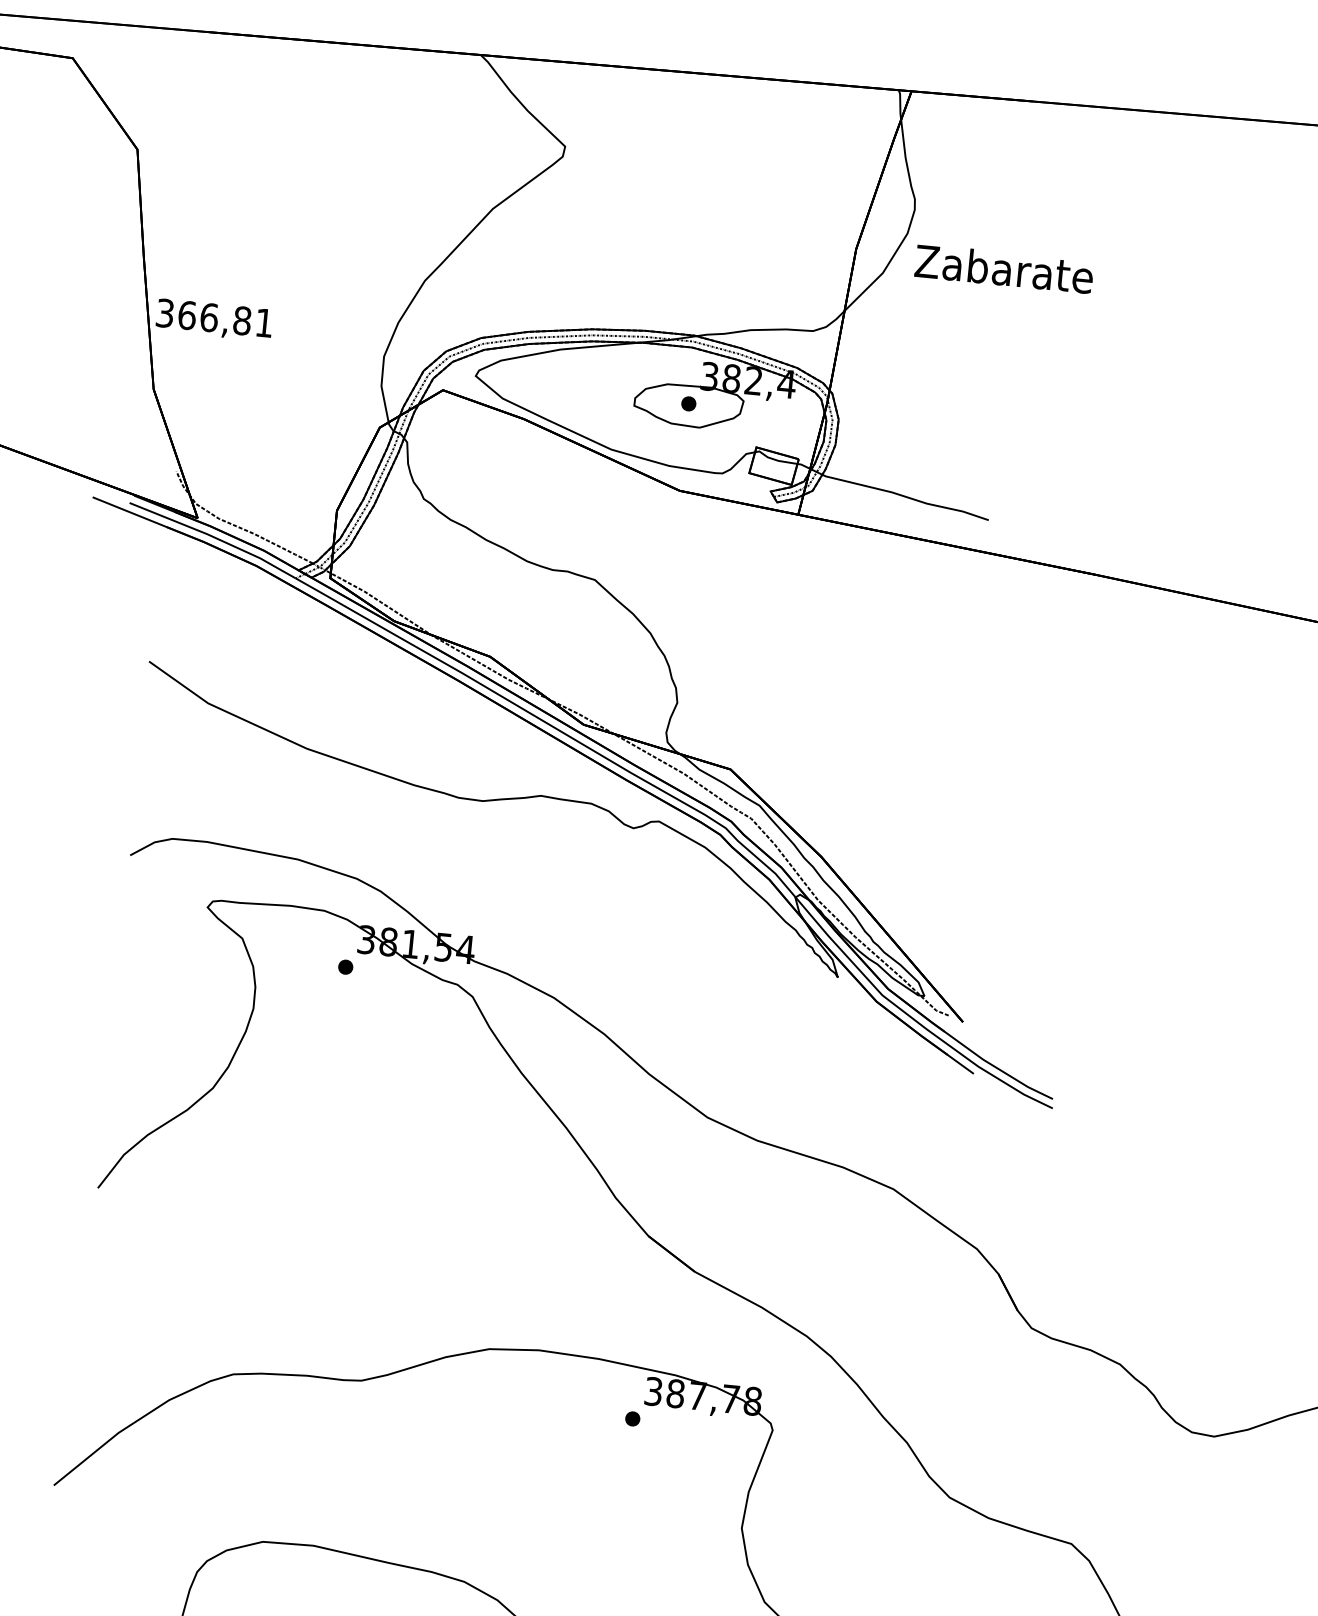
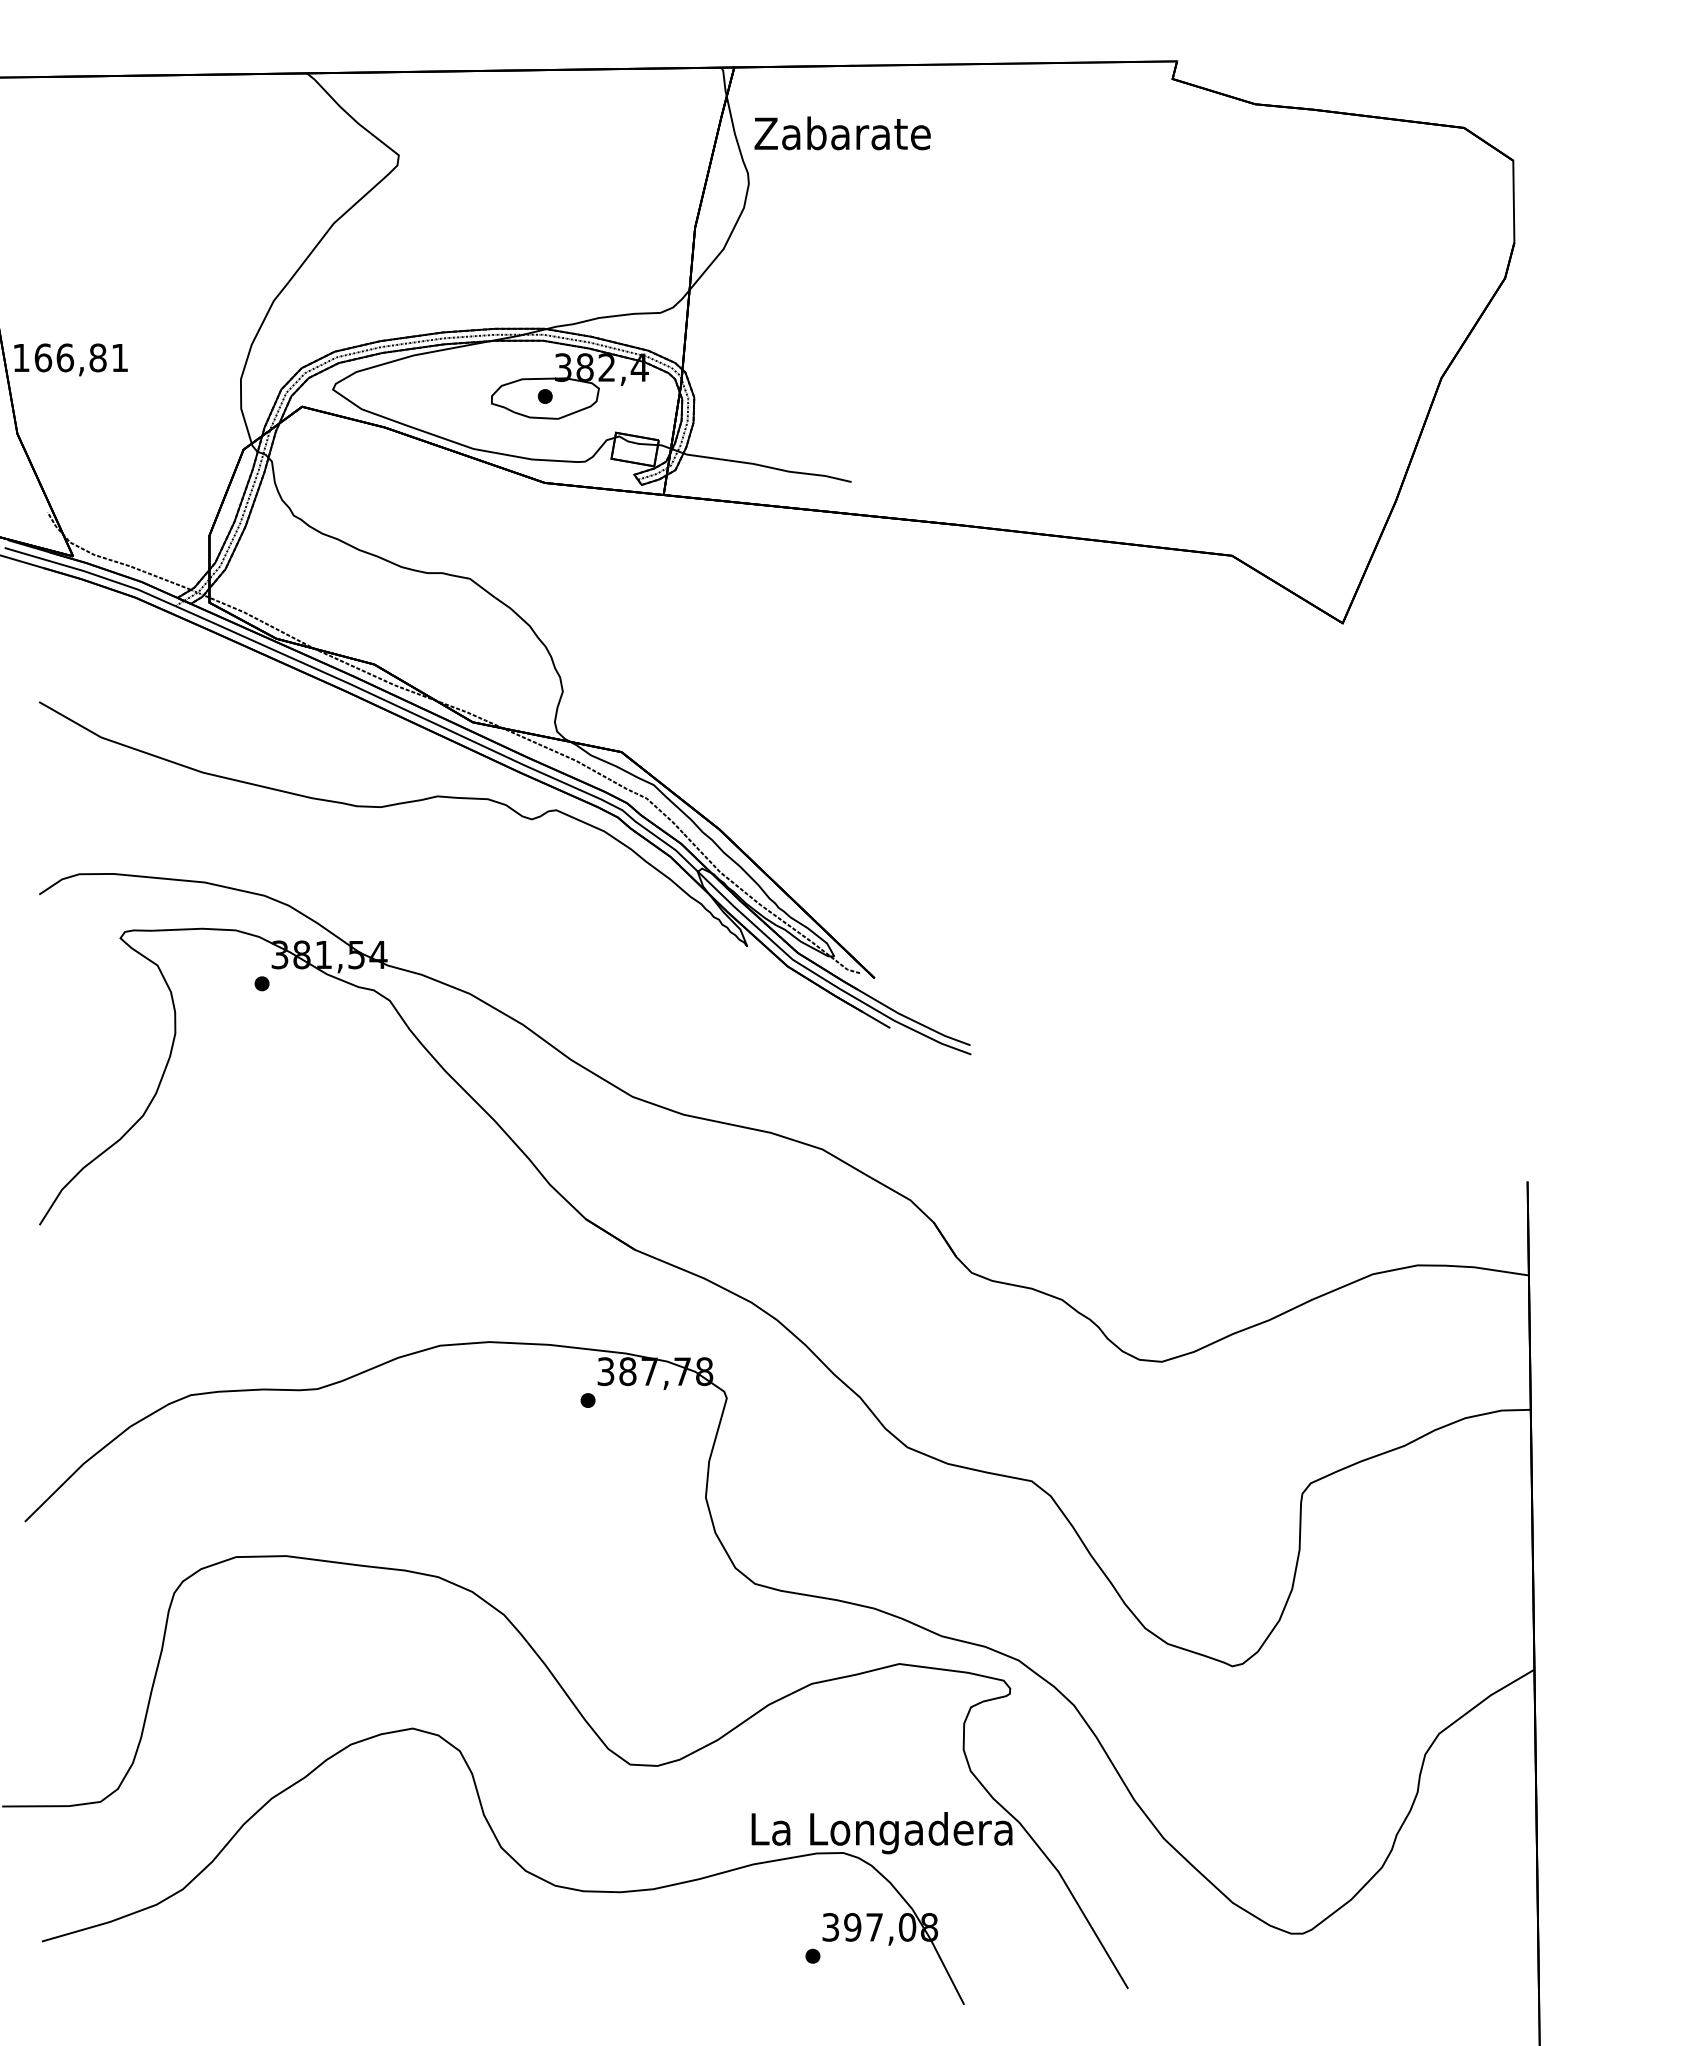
text: (1004, 269) -> (842, 133), moved
text: (165, 312) -> (21, 357), 366,81 -> 166,81

